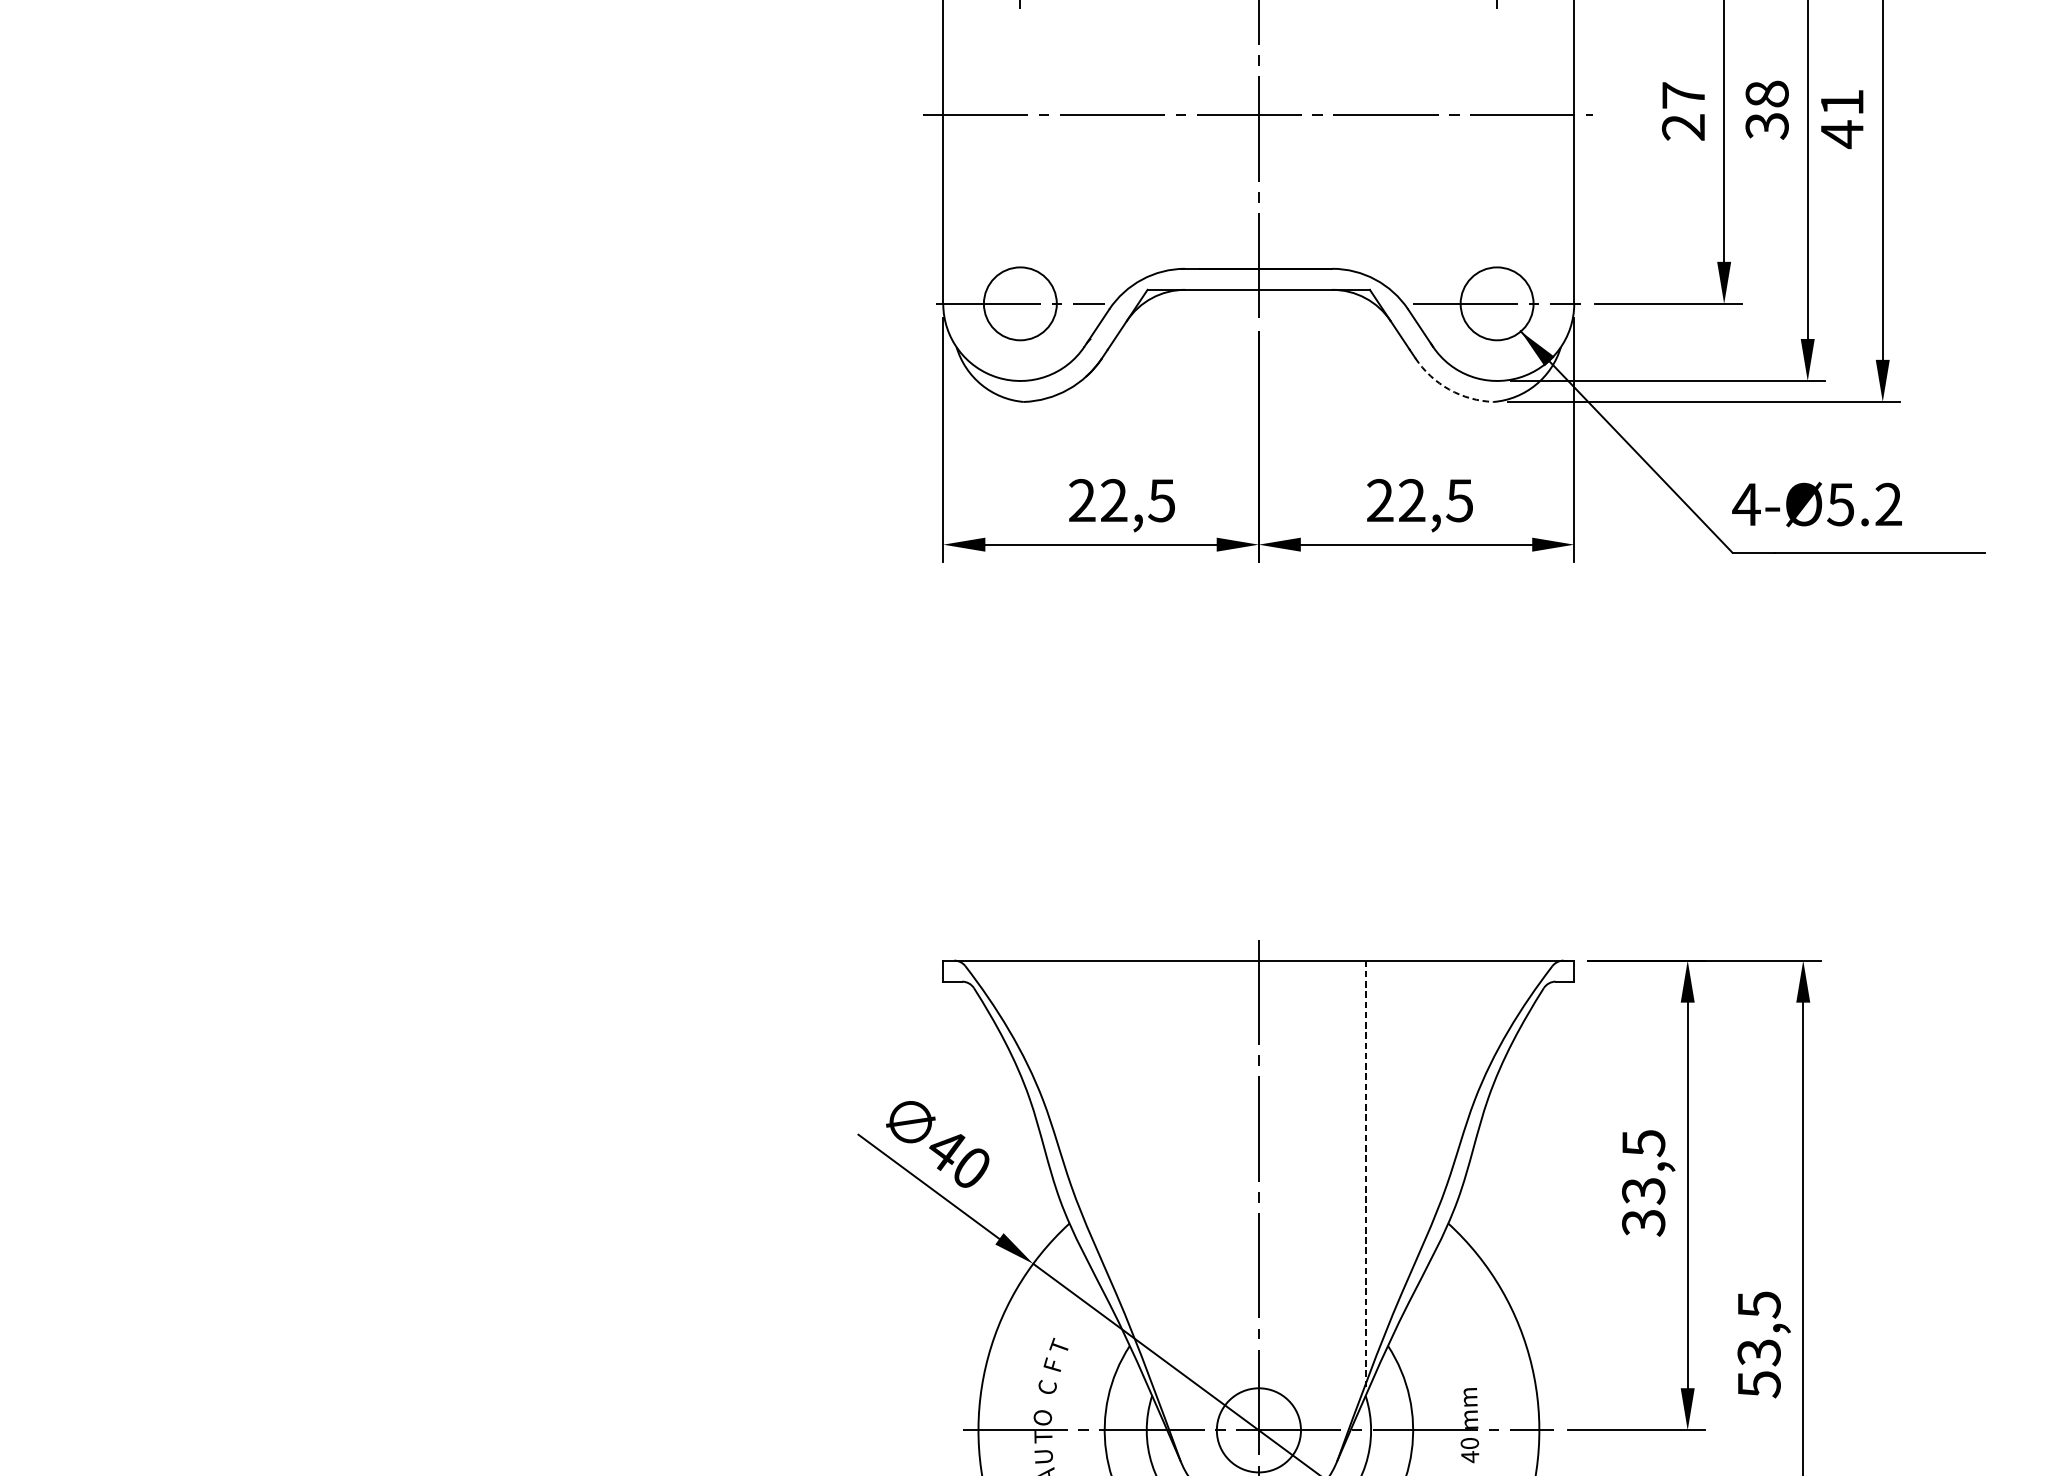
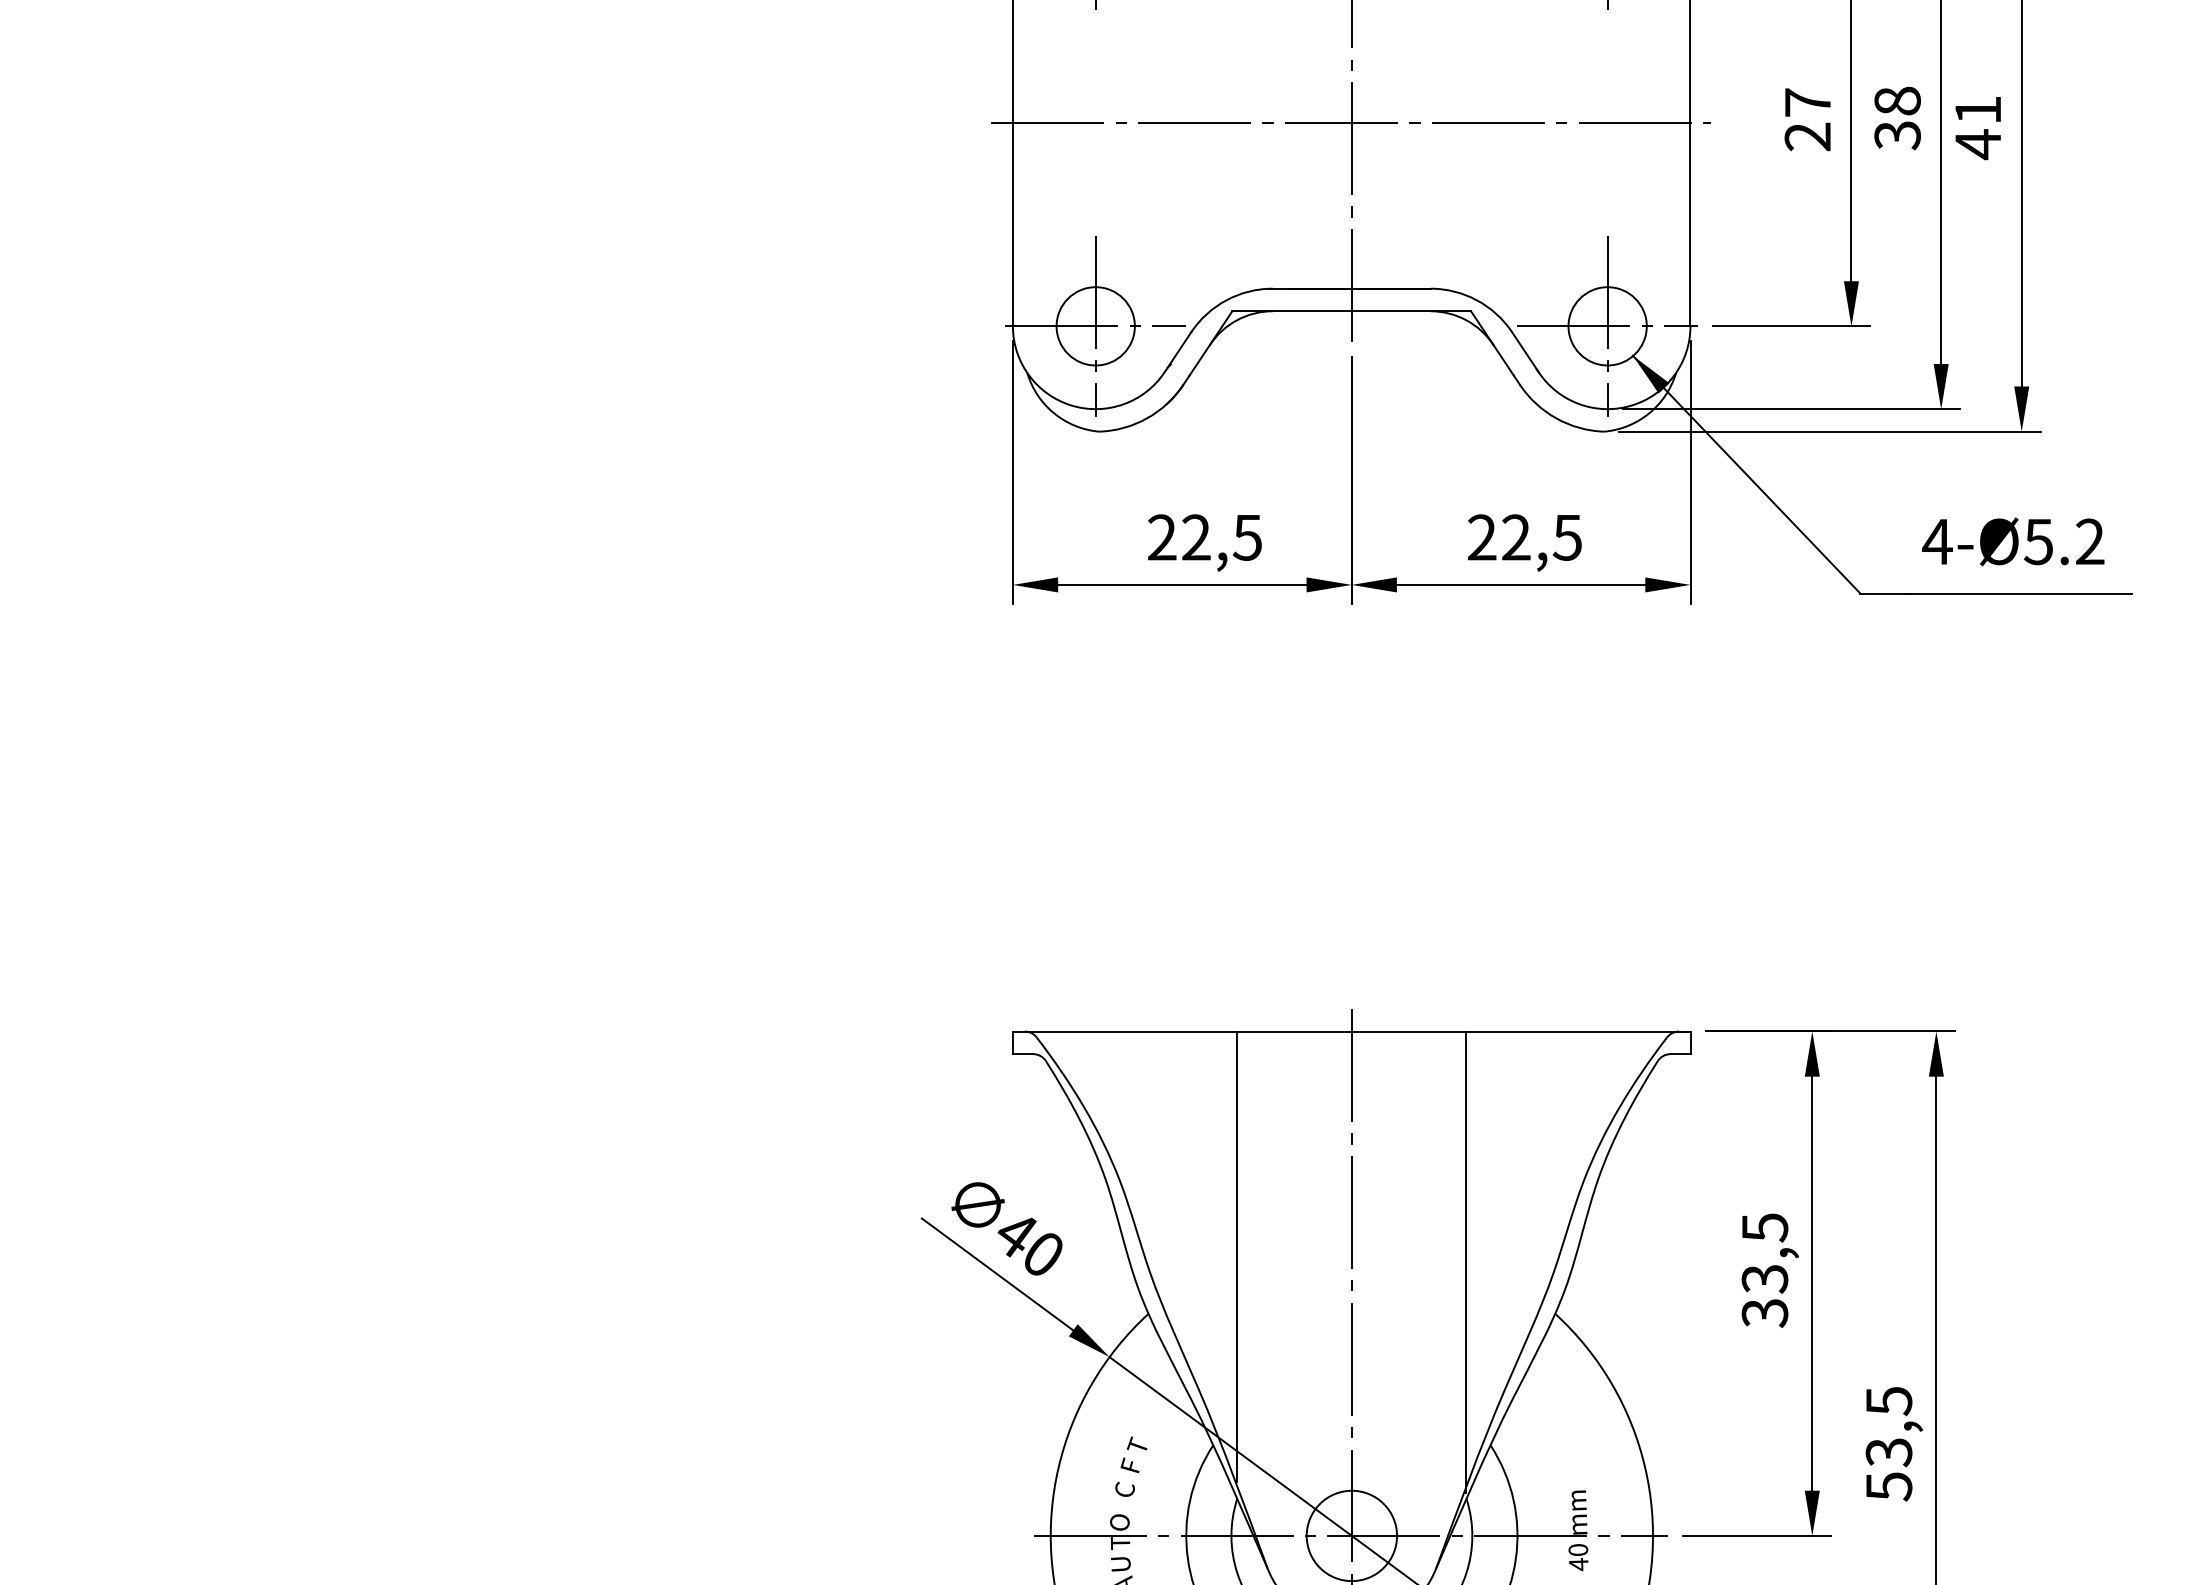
line: (1020, 304) -> (1095, 326), added
line: (1496, 304) -> (1607, 326), added
arc: (1449, 389) -> (1556, 418), dashed -> solid
text: (1817, 504) -> (2013, 541), moved
line: (1152, 1170) -> (1237, 1256), added
line: (1365, 1175) -> (1466, 1262), dashed -> solid

